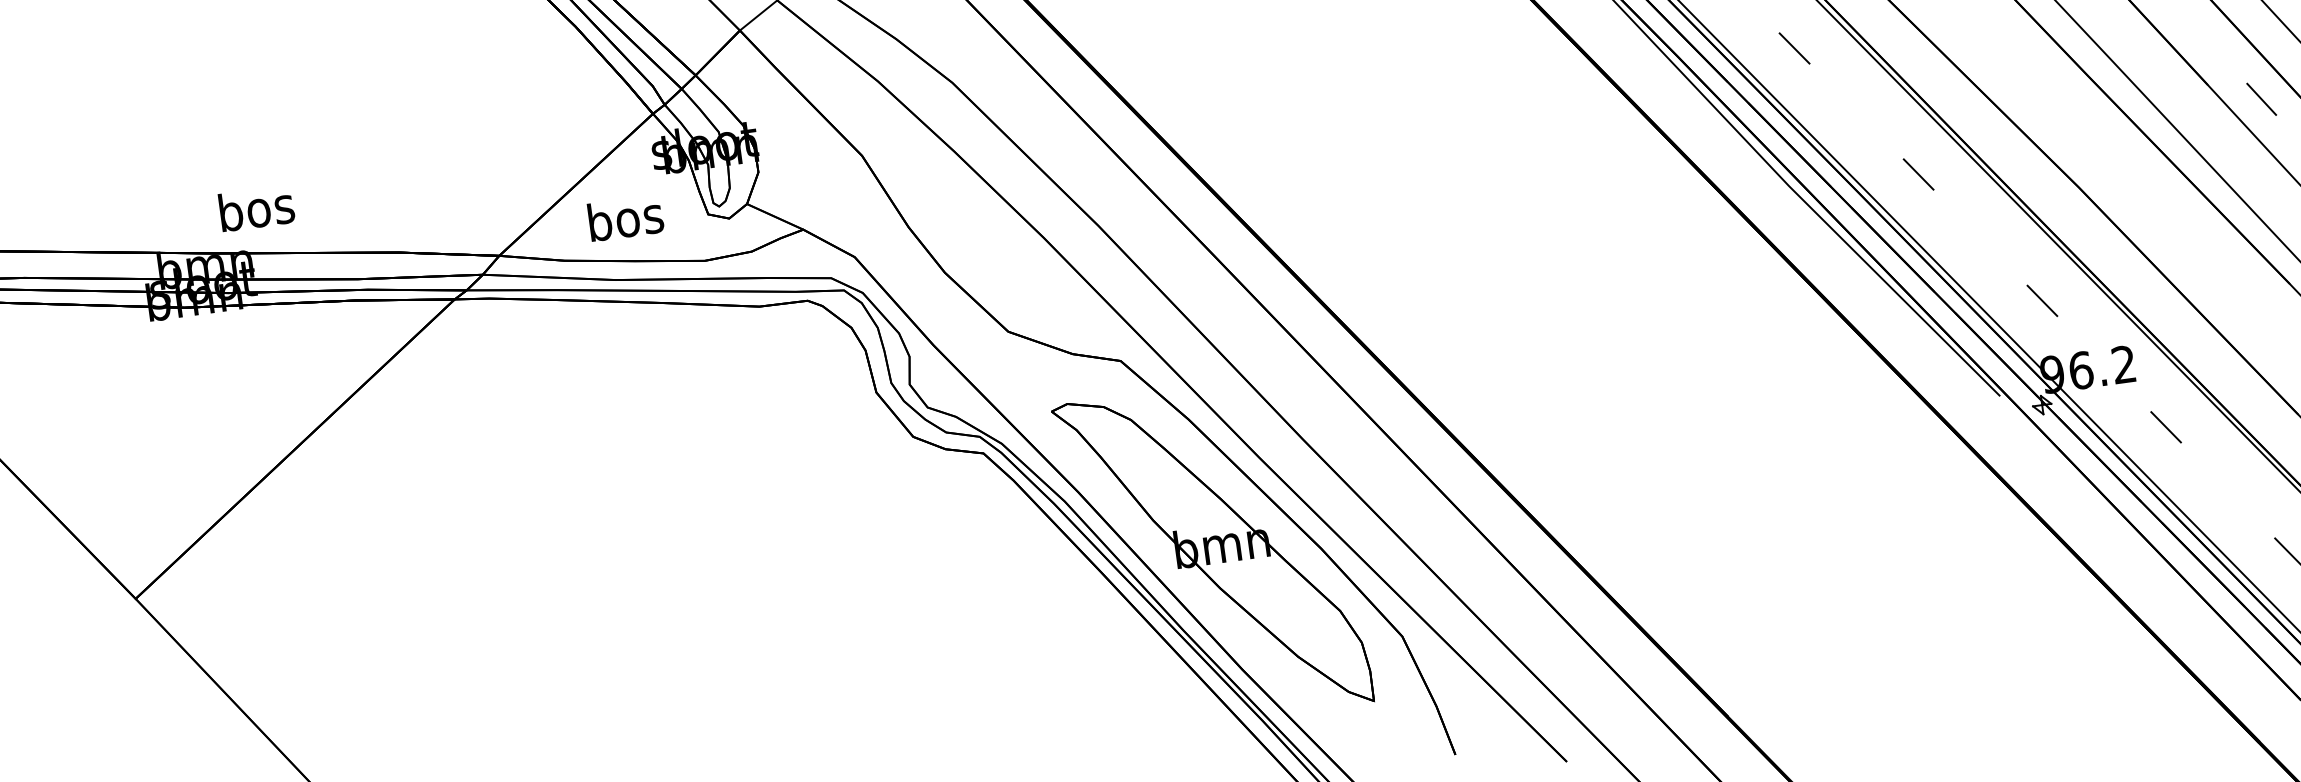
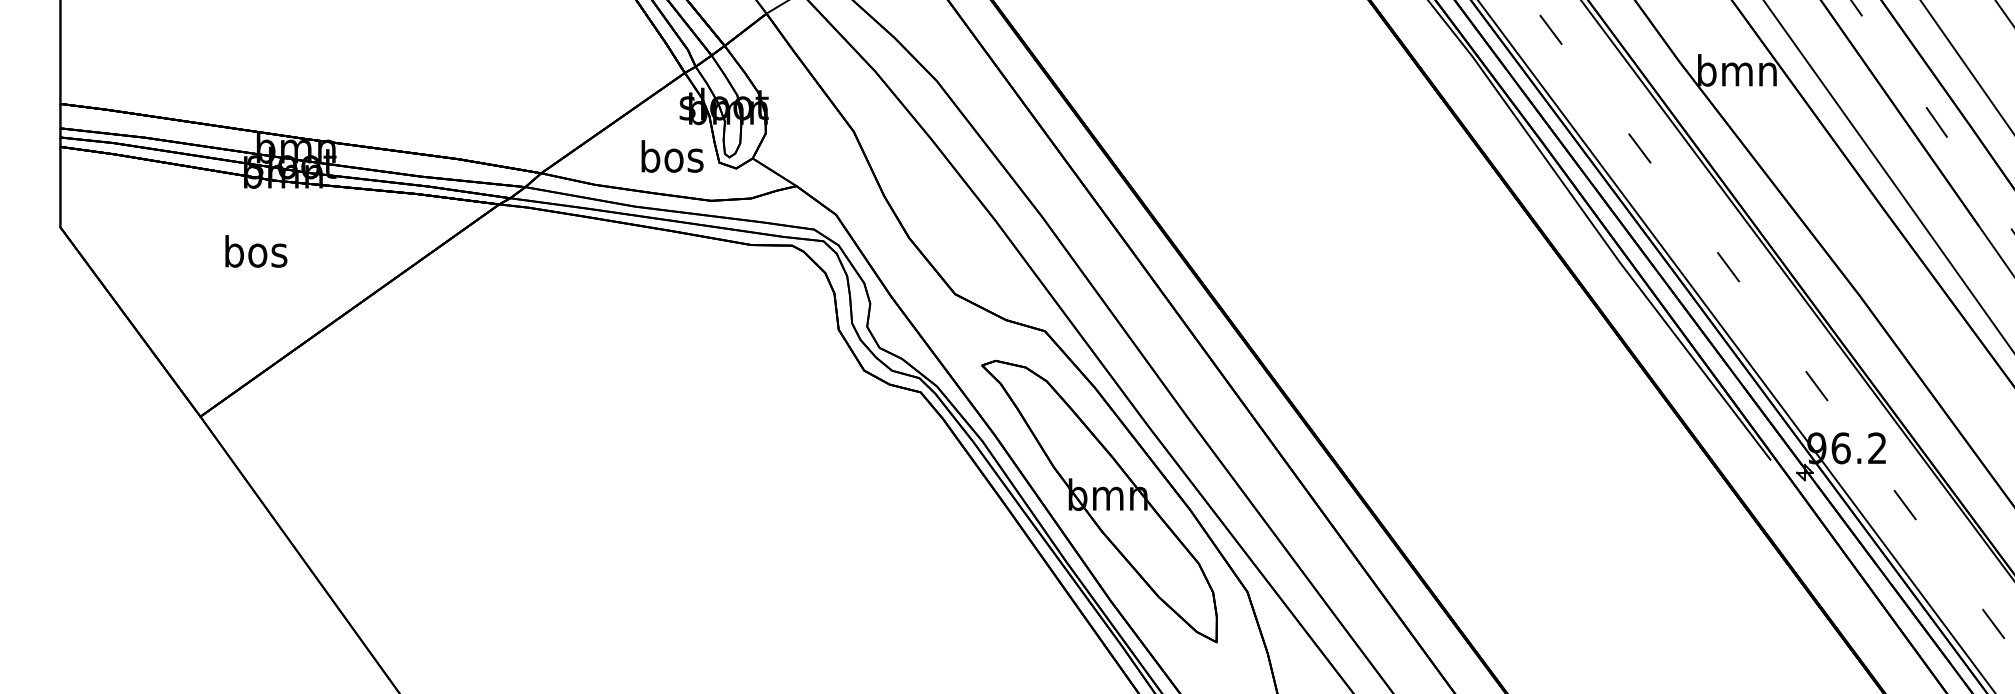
text: (256, 208) -> (256, 251), moved
text: (625, 218) -> (672, 156), moved

